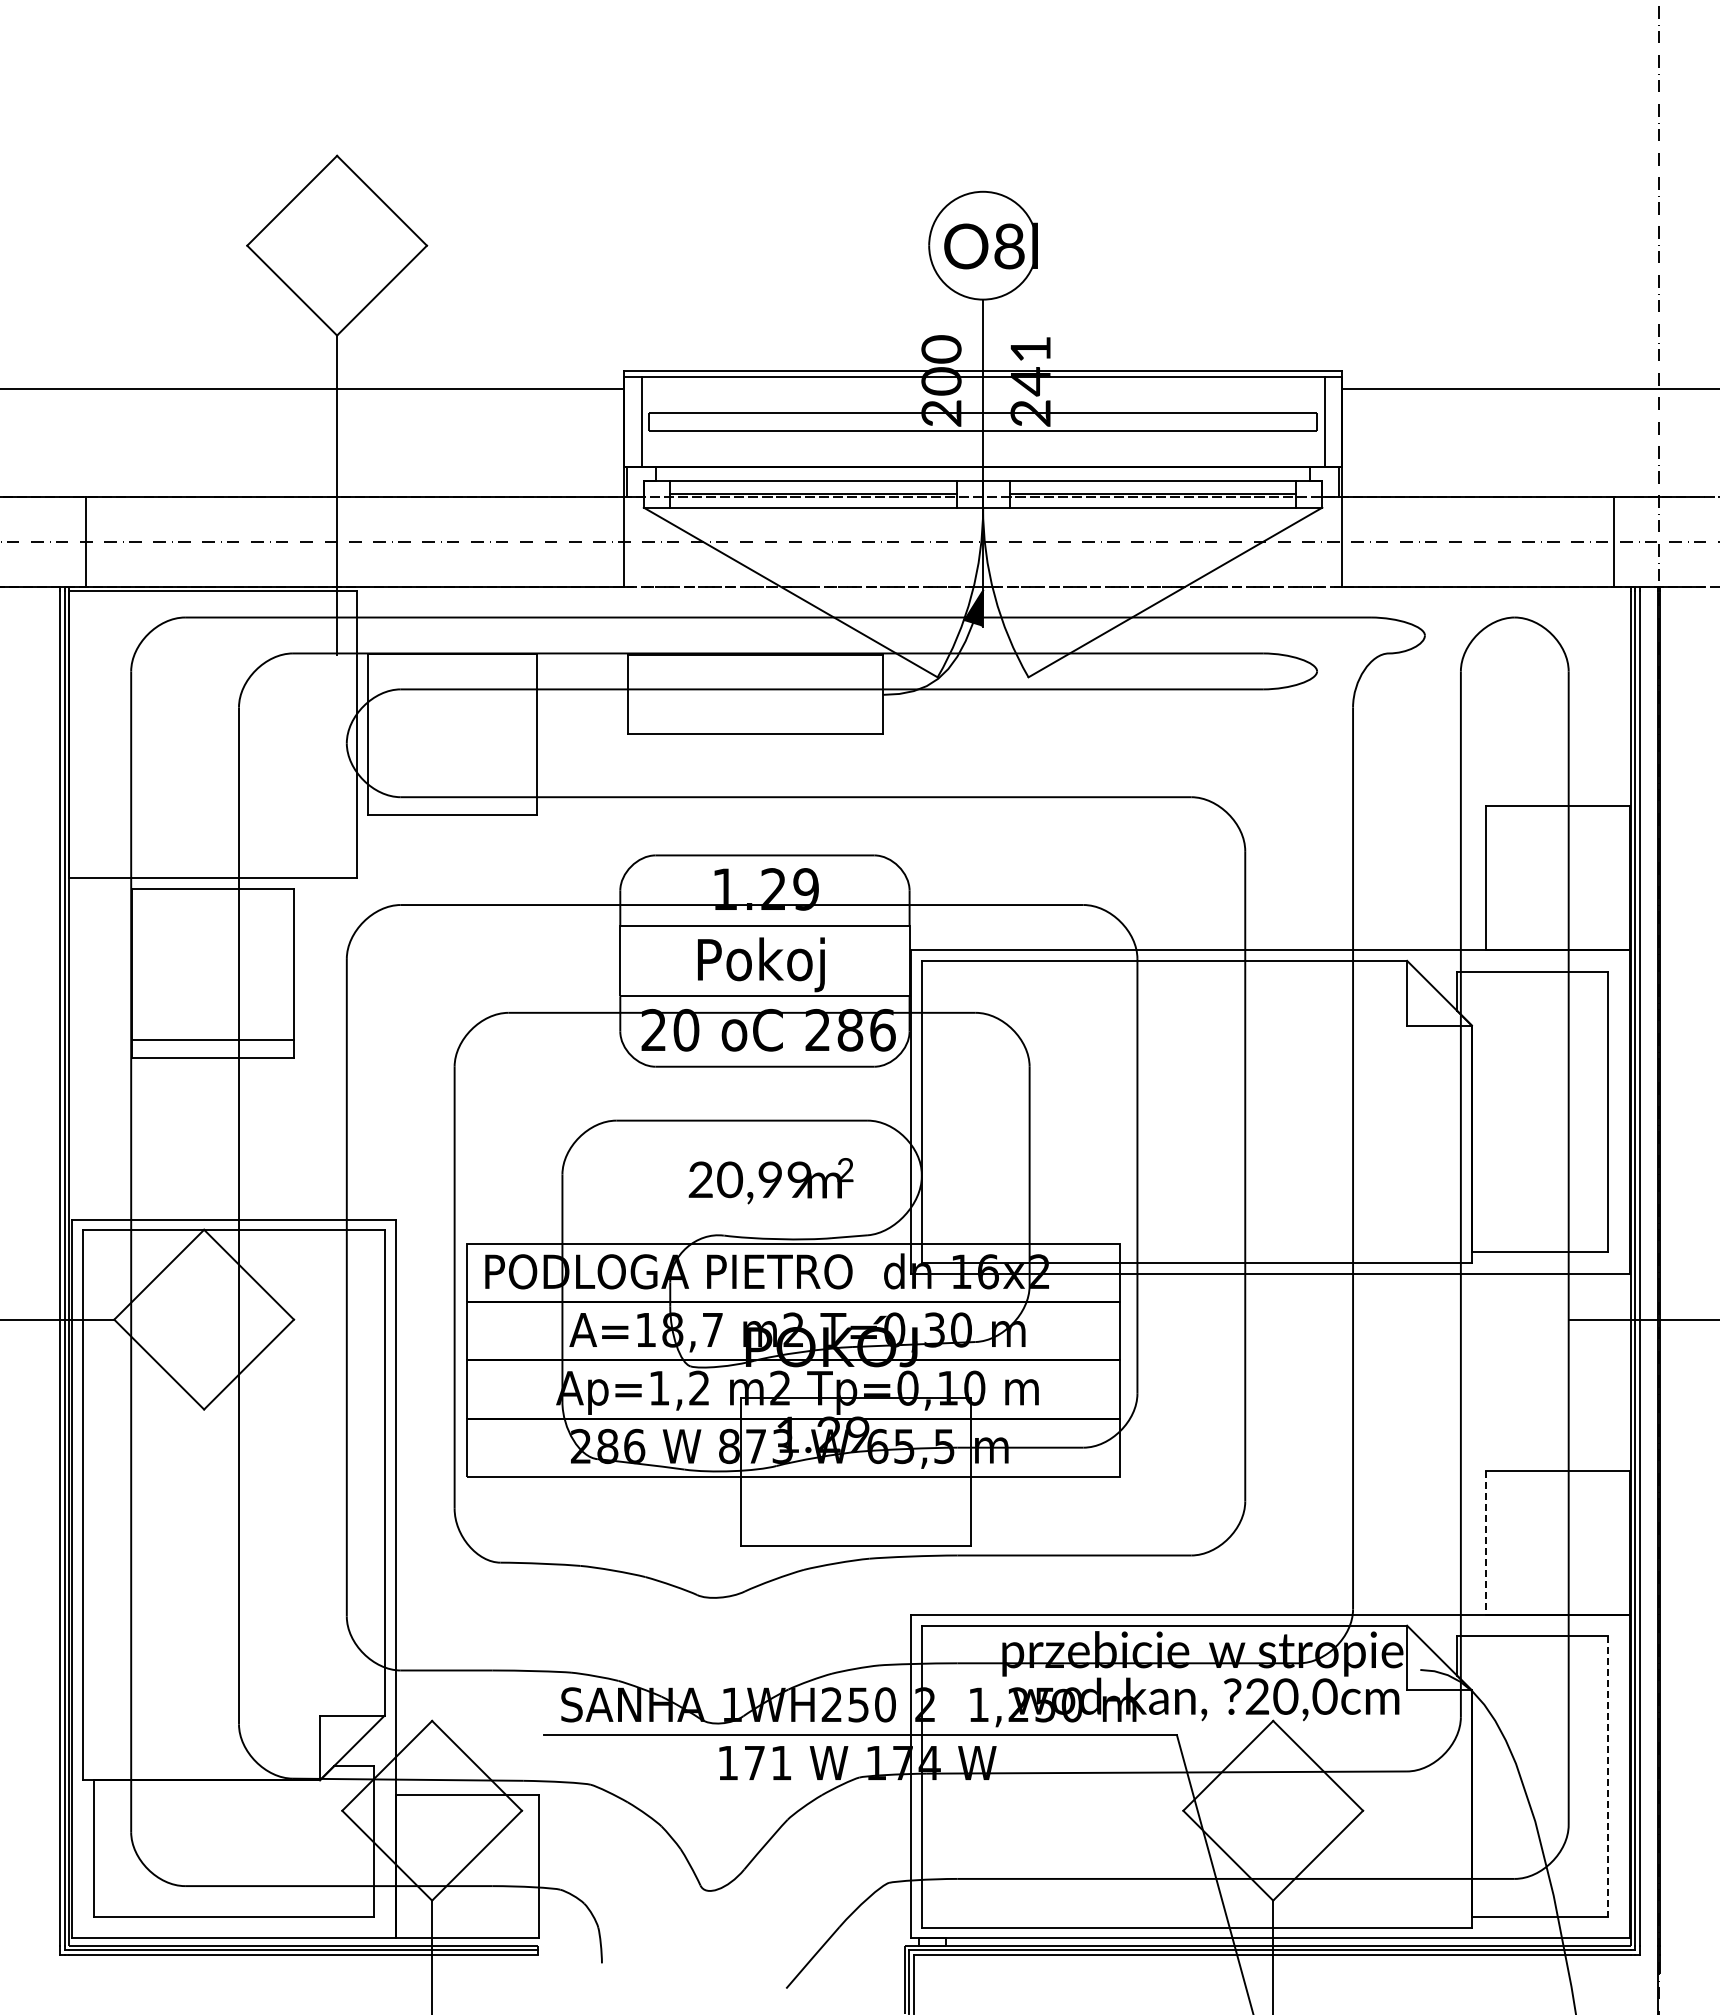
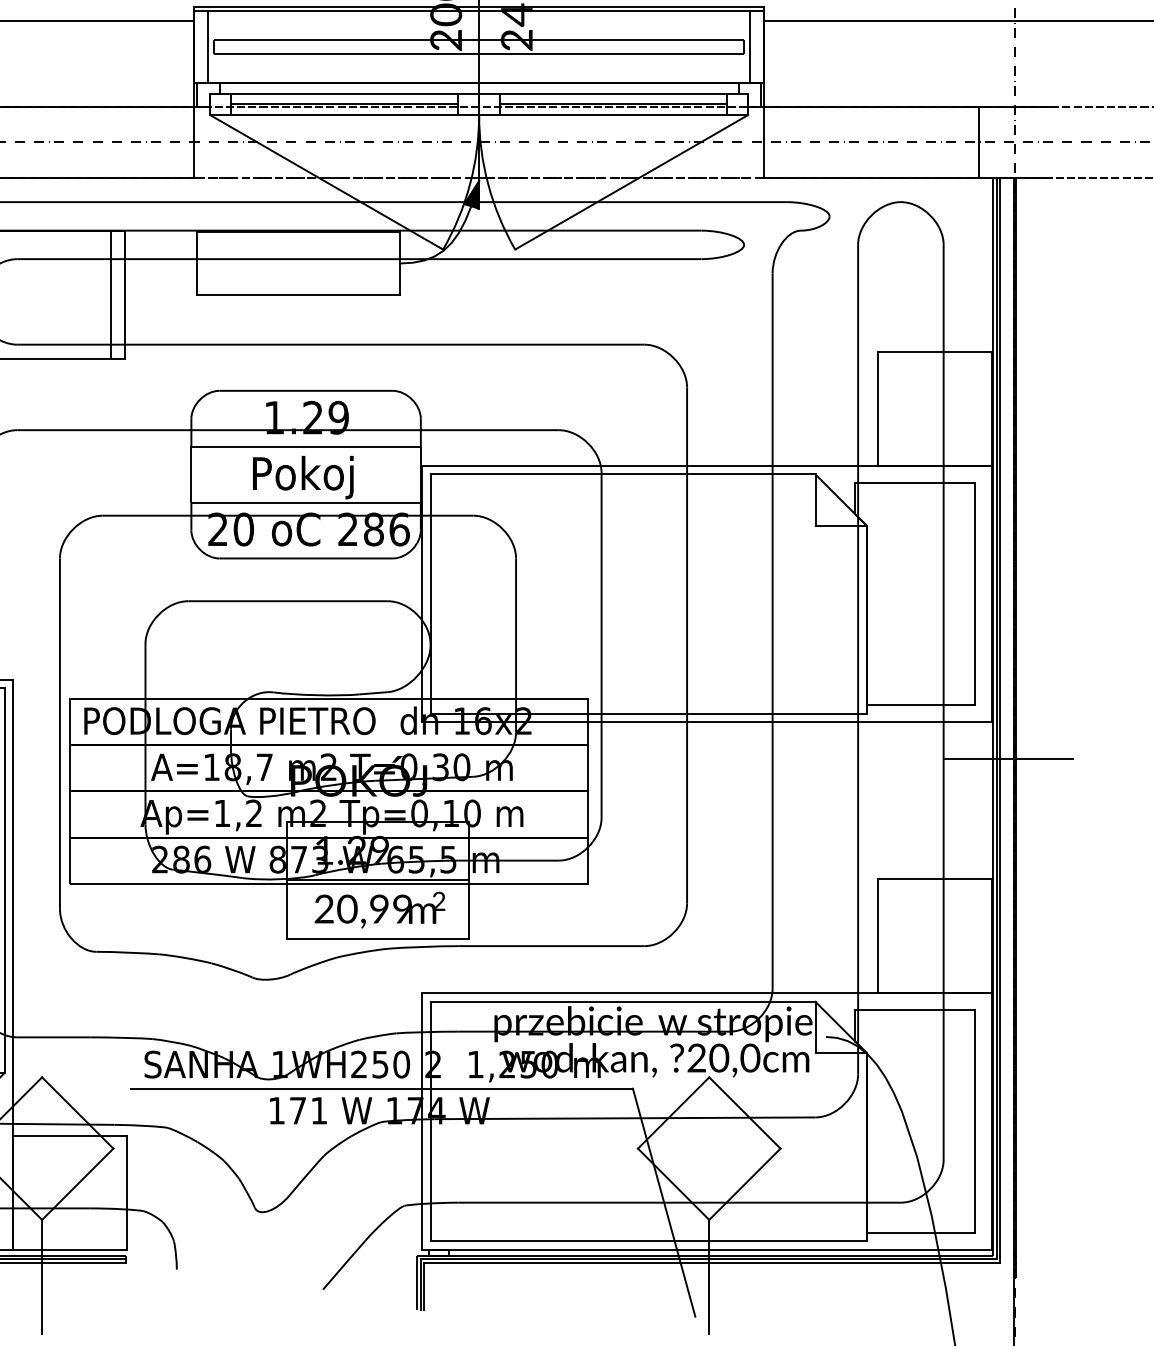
line: (518, 734) -> (110, 294), added
text: (770, 1181) -> (379, 910), moved
line: (855, 1472) -> (377, 880), added
line: (1486, 1543) -> (878, 936), dashed -> solid
line: (1608, 1777) -> (975, 1122), dashed -> solid

